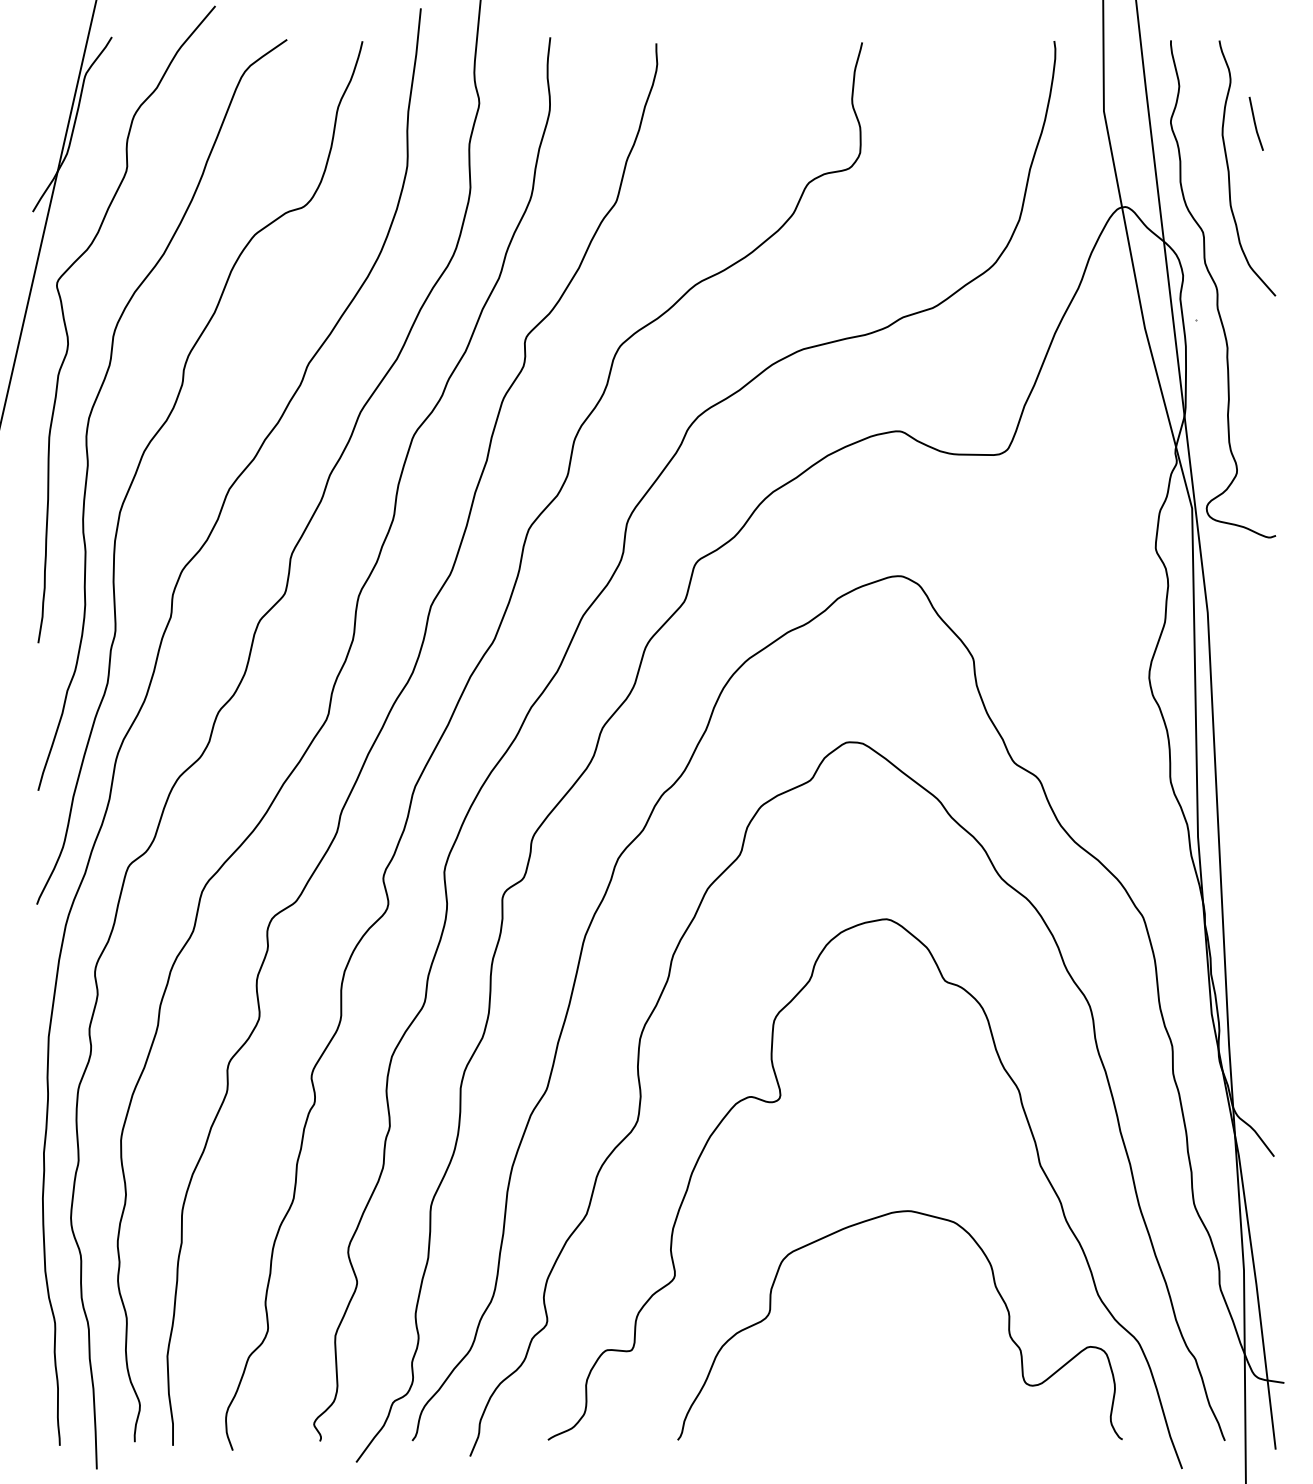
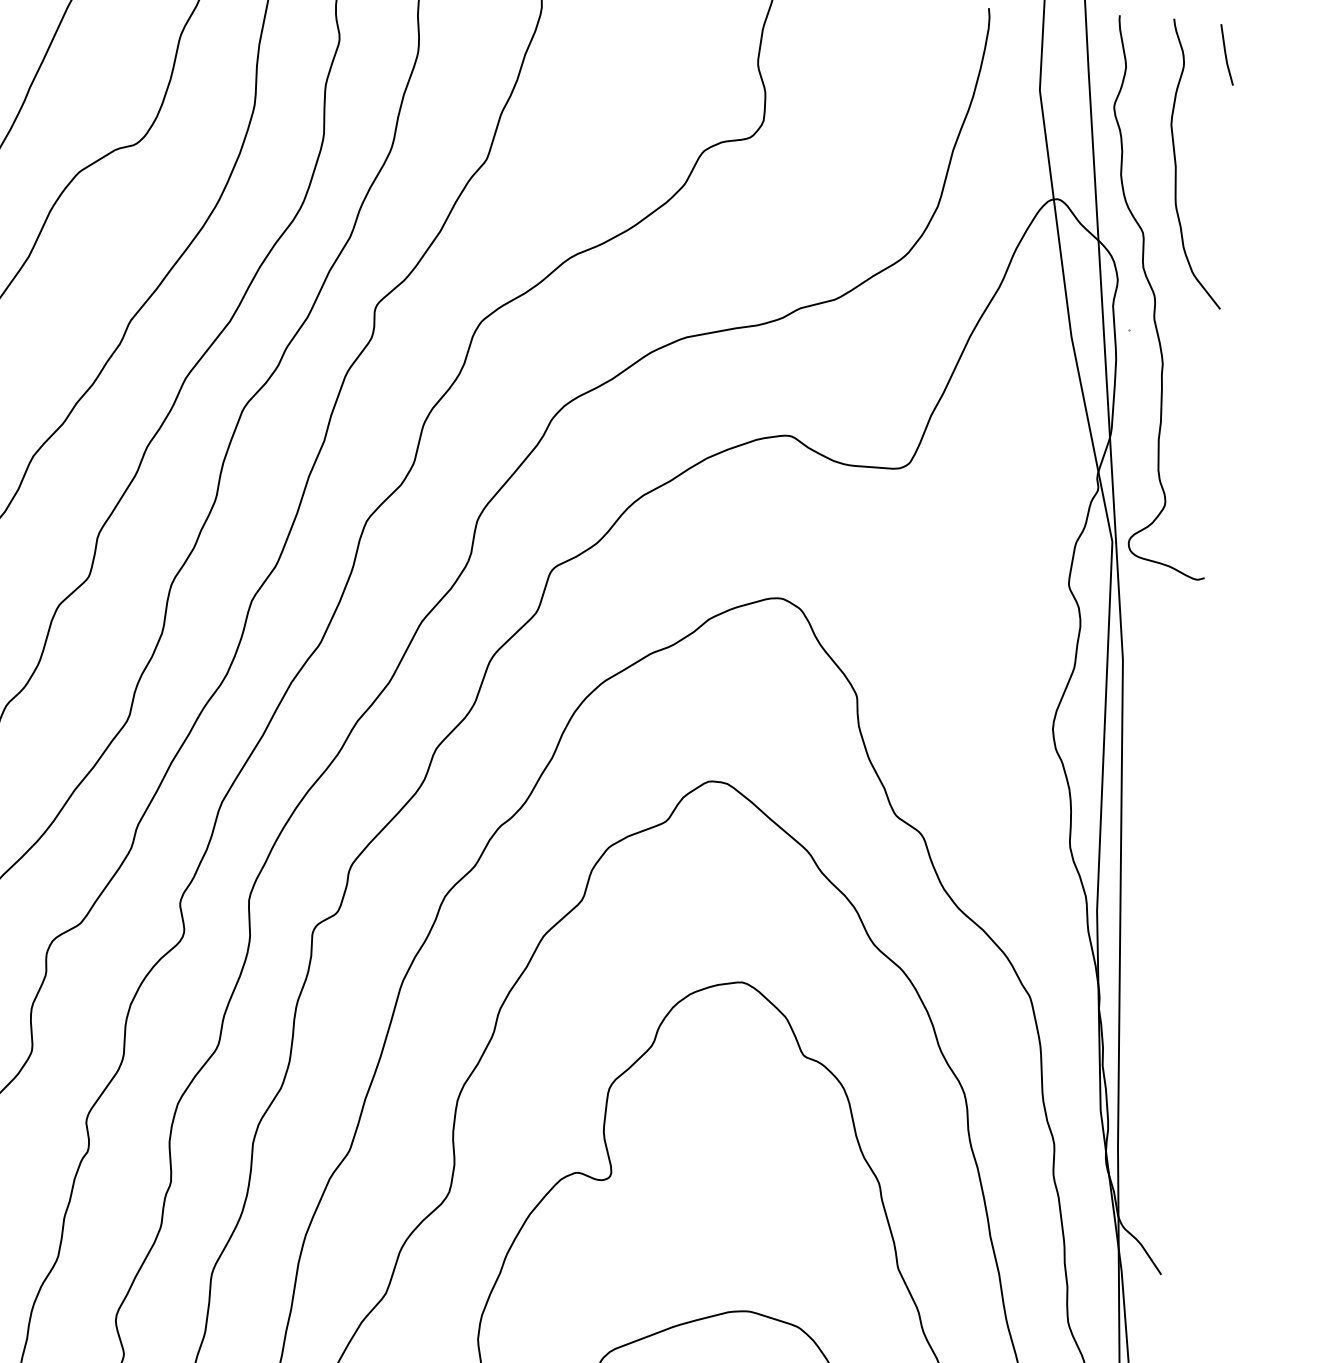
line: (1255, 123) -> (1226, 54), moved

